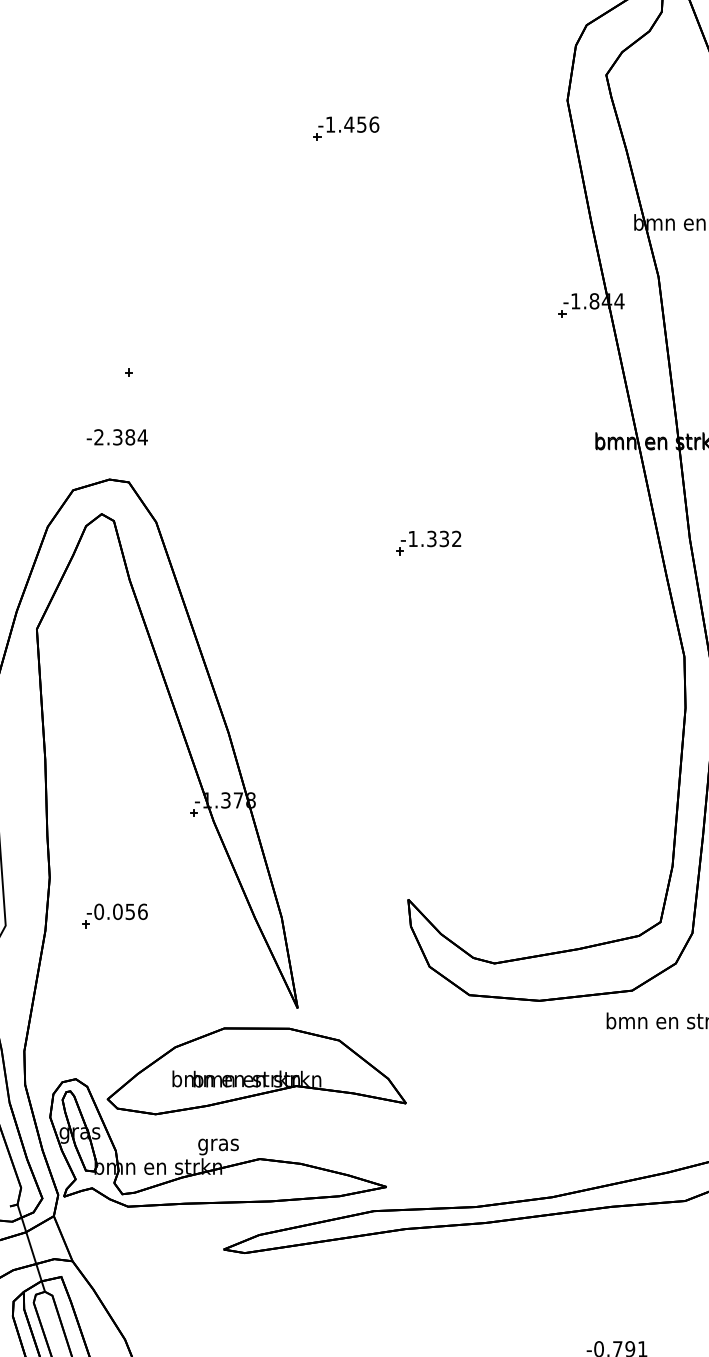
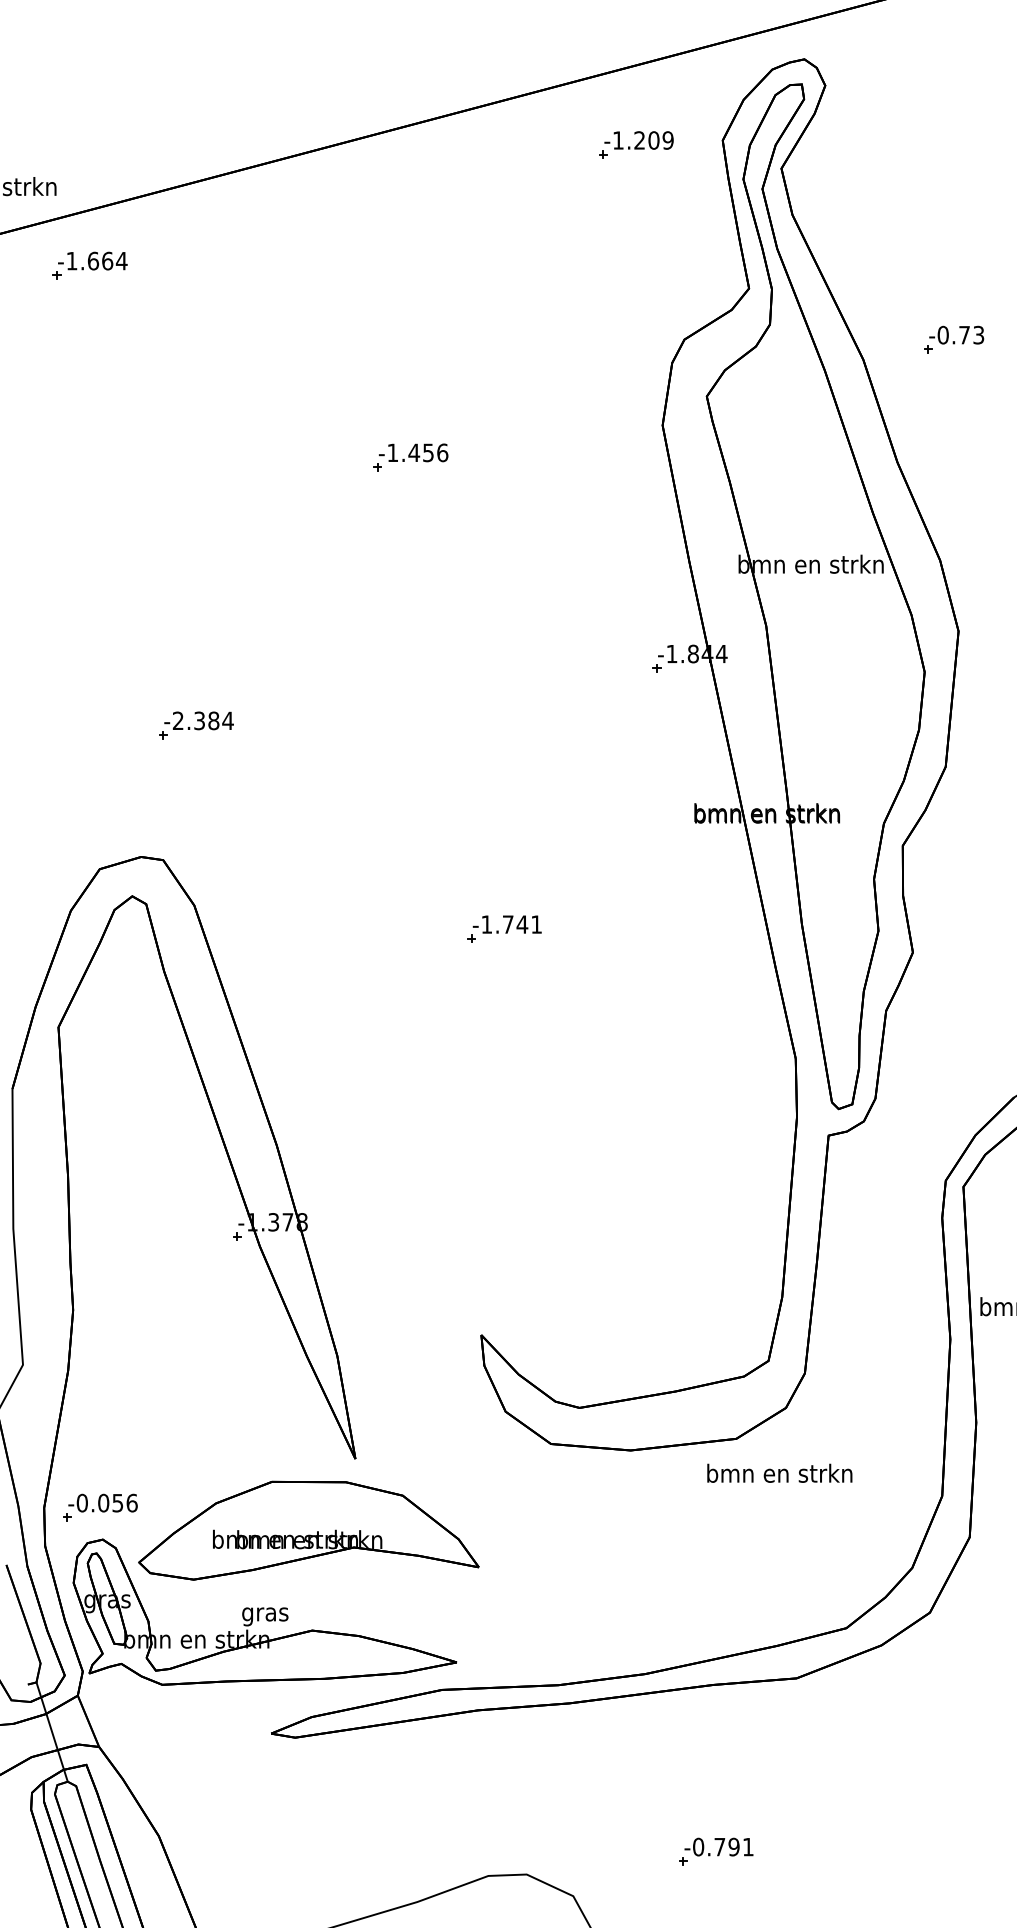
text: (116, 437) -> (198, 720), moved
text: (443, 538) -> (521, 924), -1.332 -> -1.741
part: (115, 915) -> (100, 1507), moved

